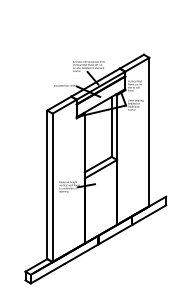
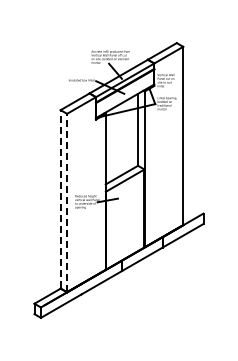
line: (47, 184) -> (60, 198), solid -> dashed
line: (52, 187) -> (67, 202), solid -> dashed

